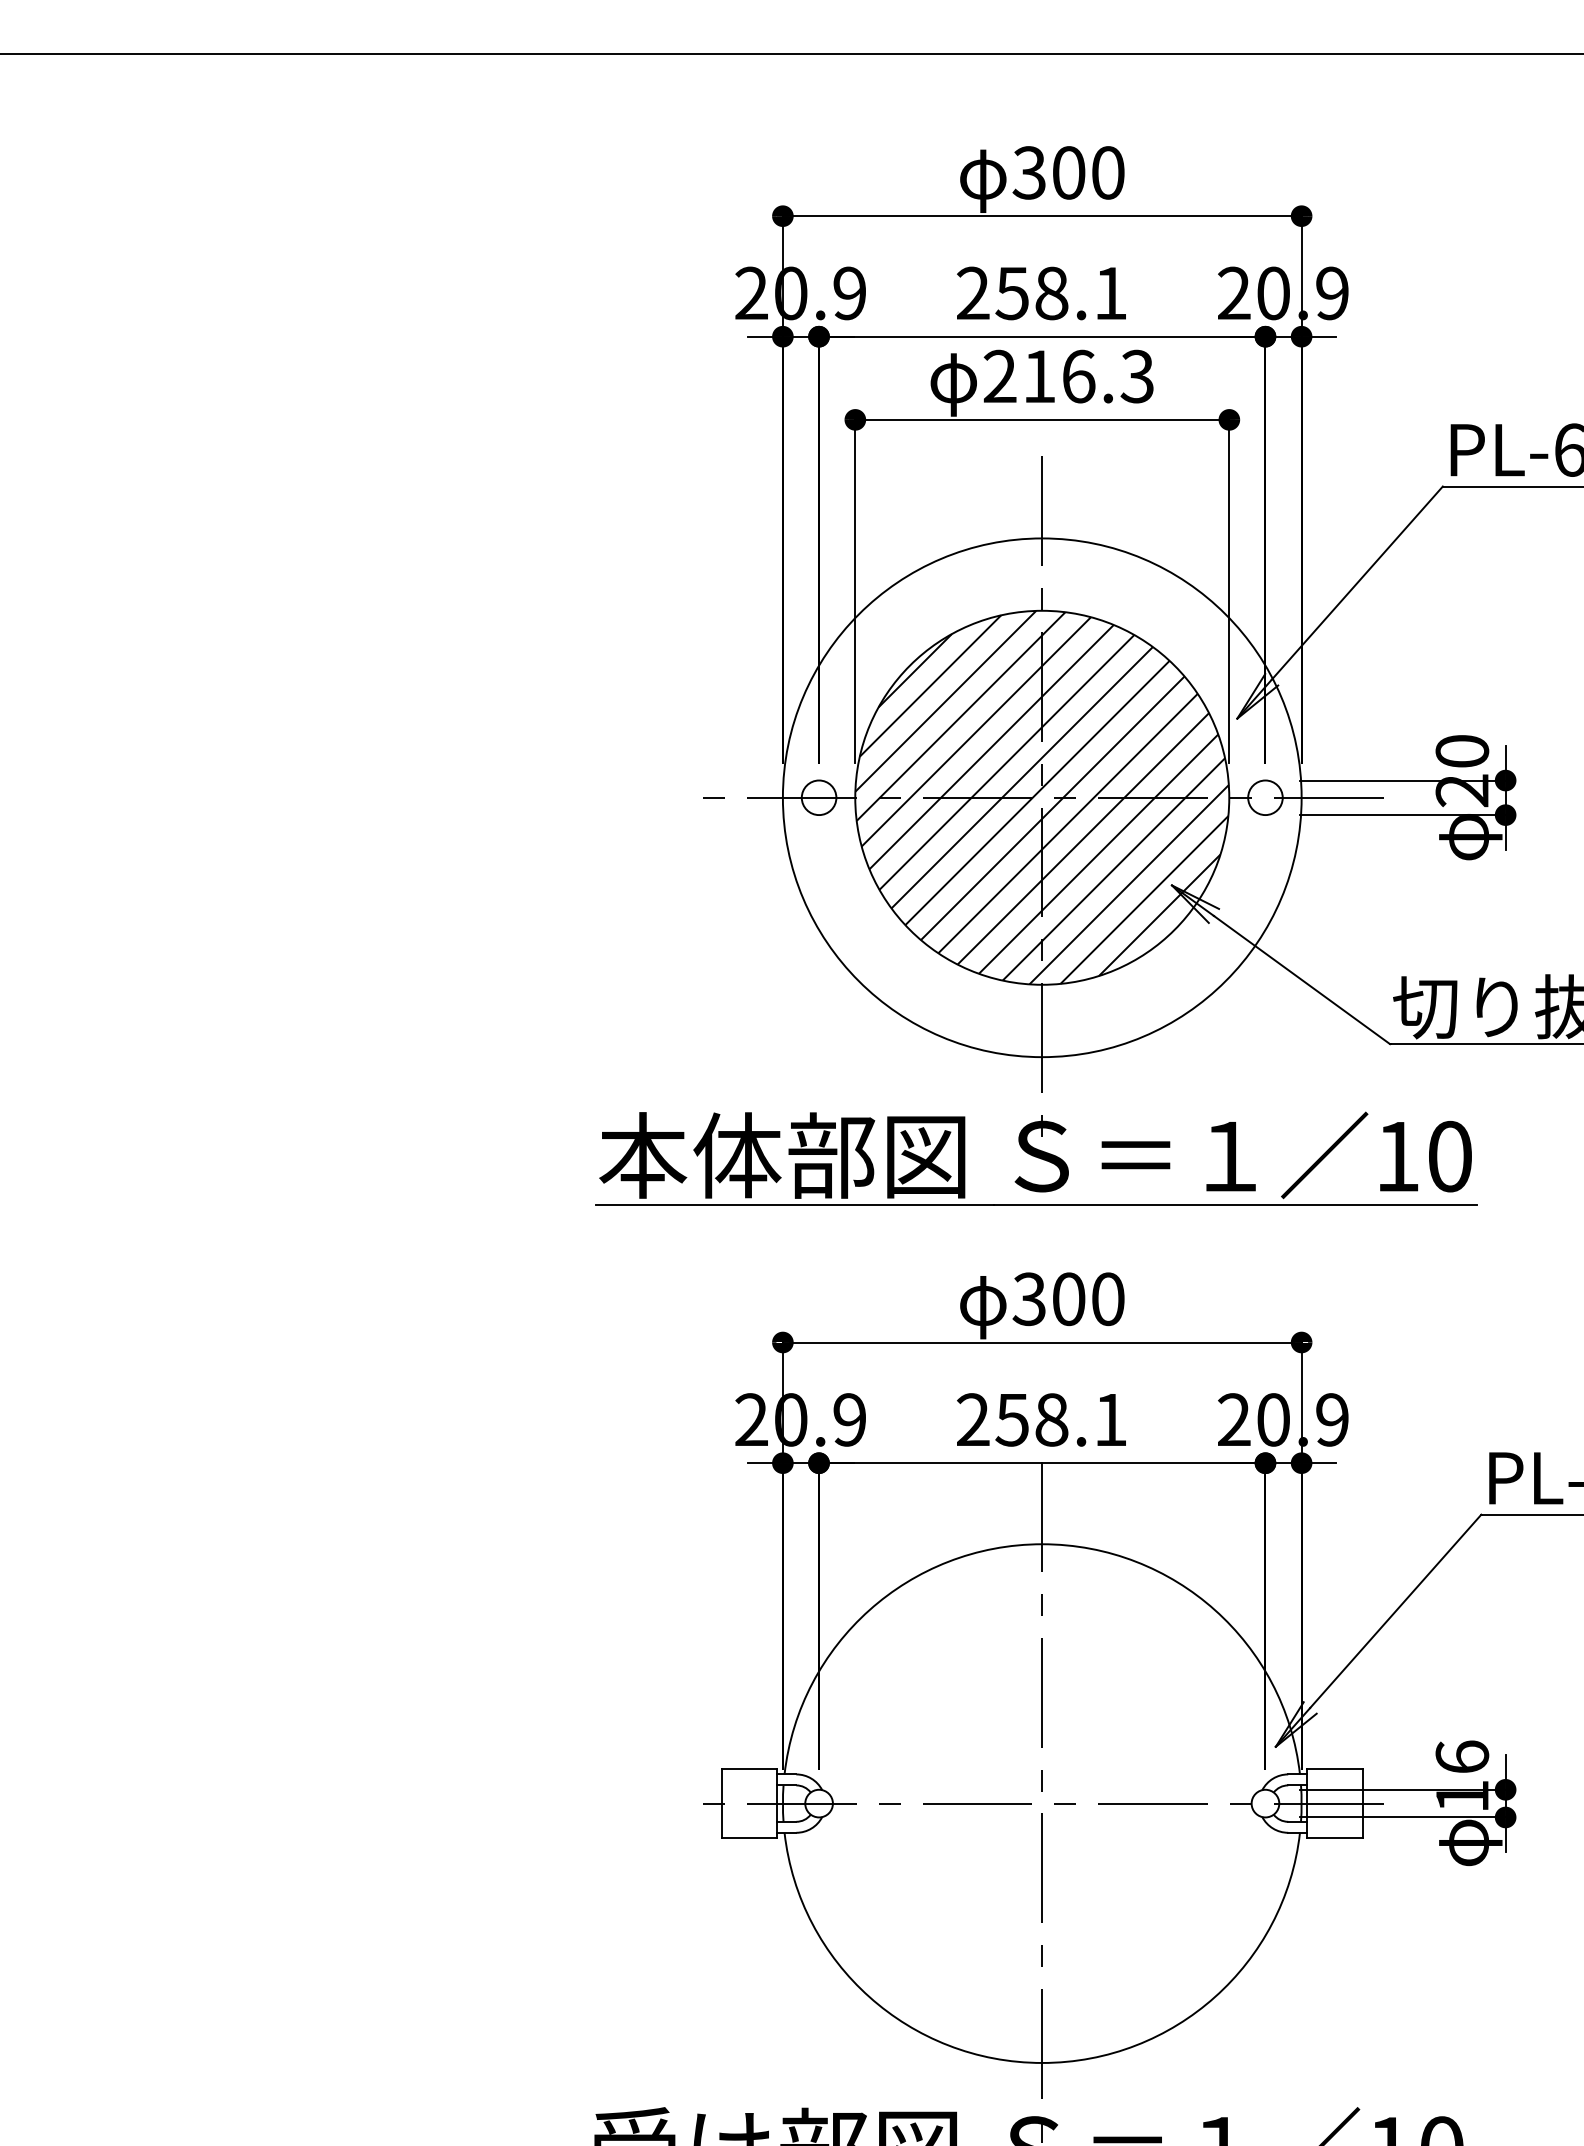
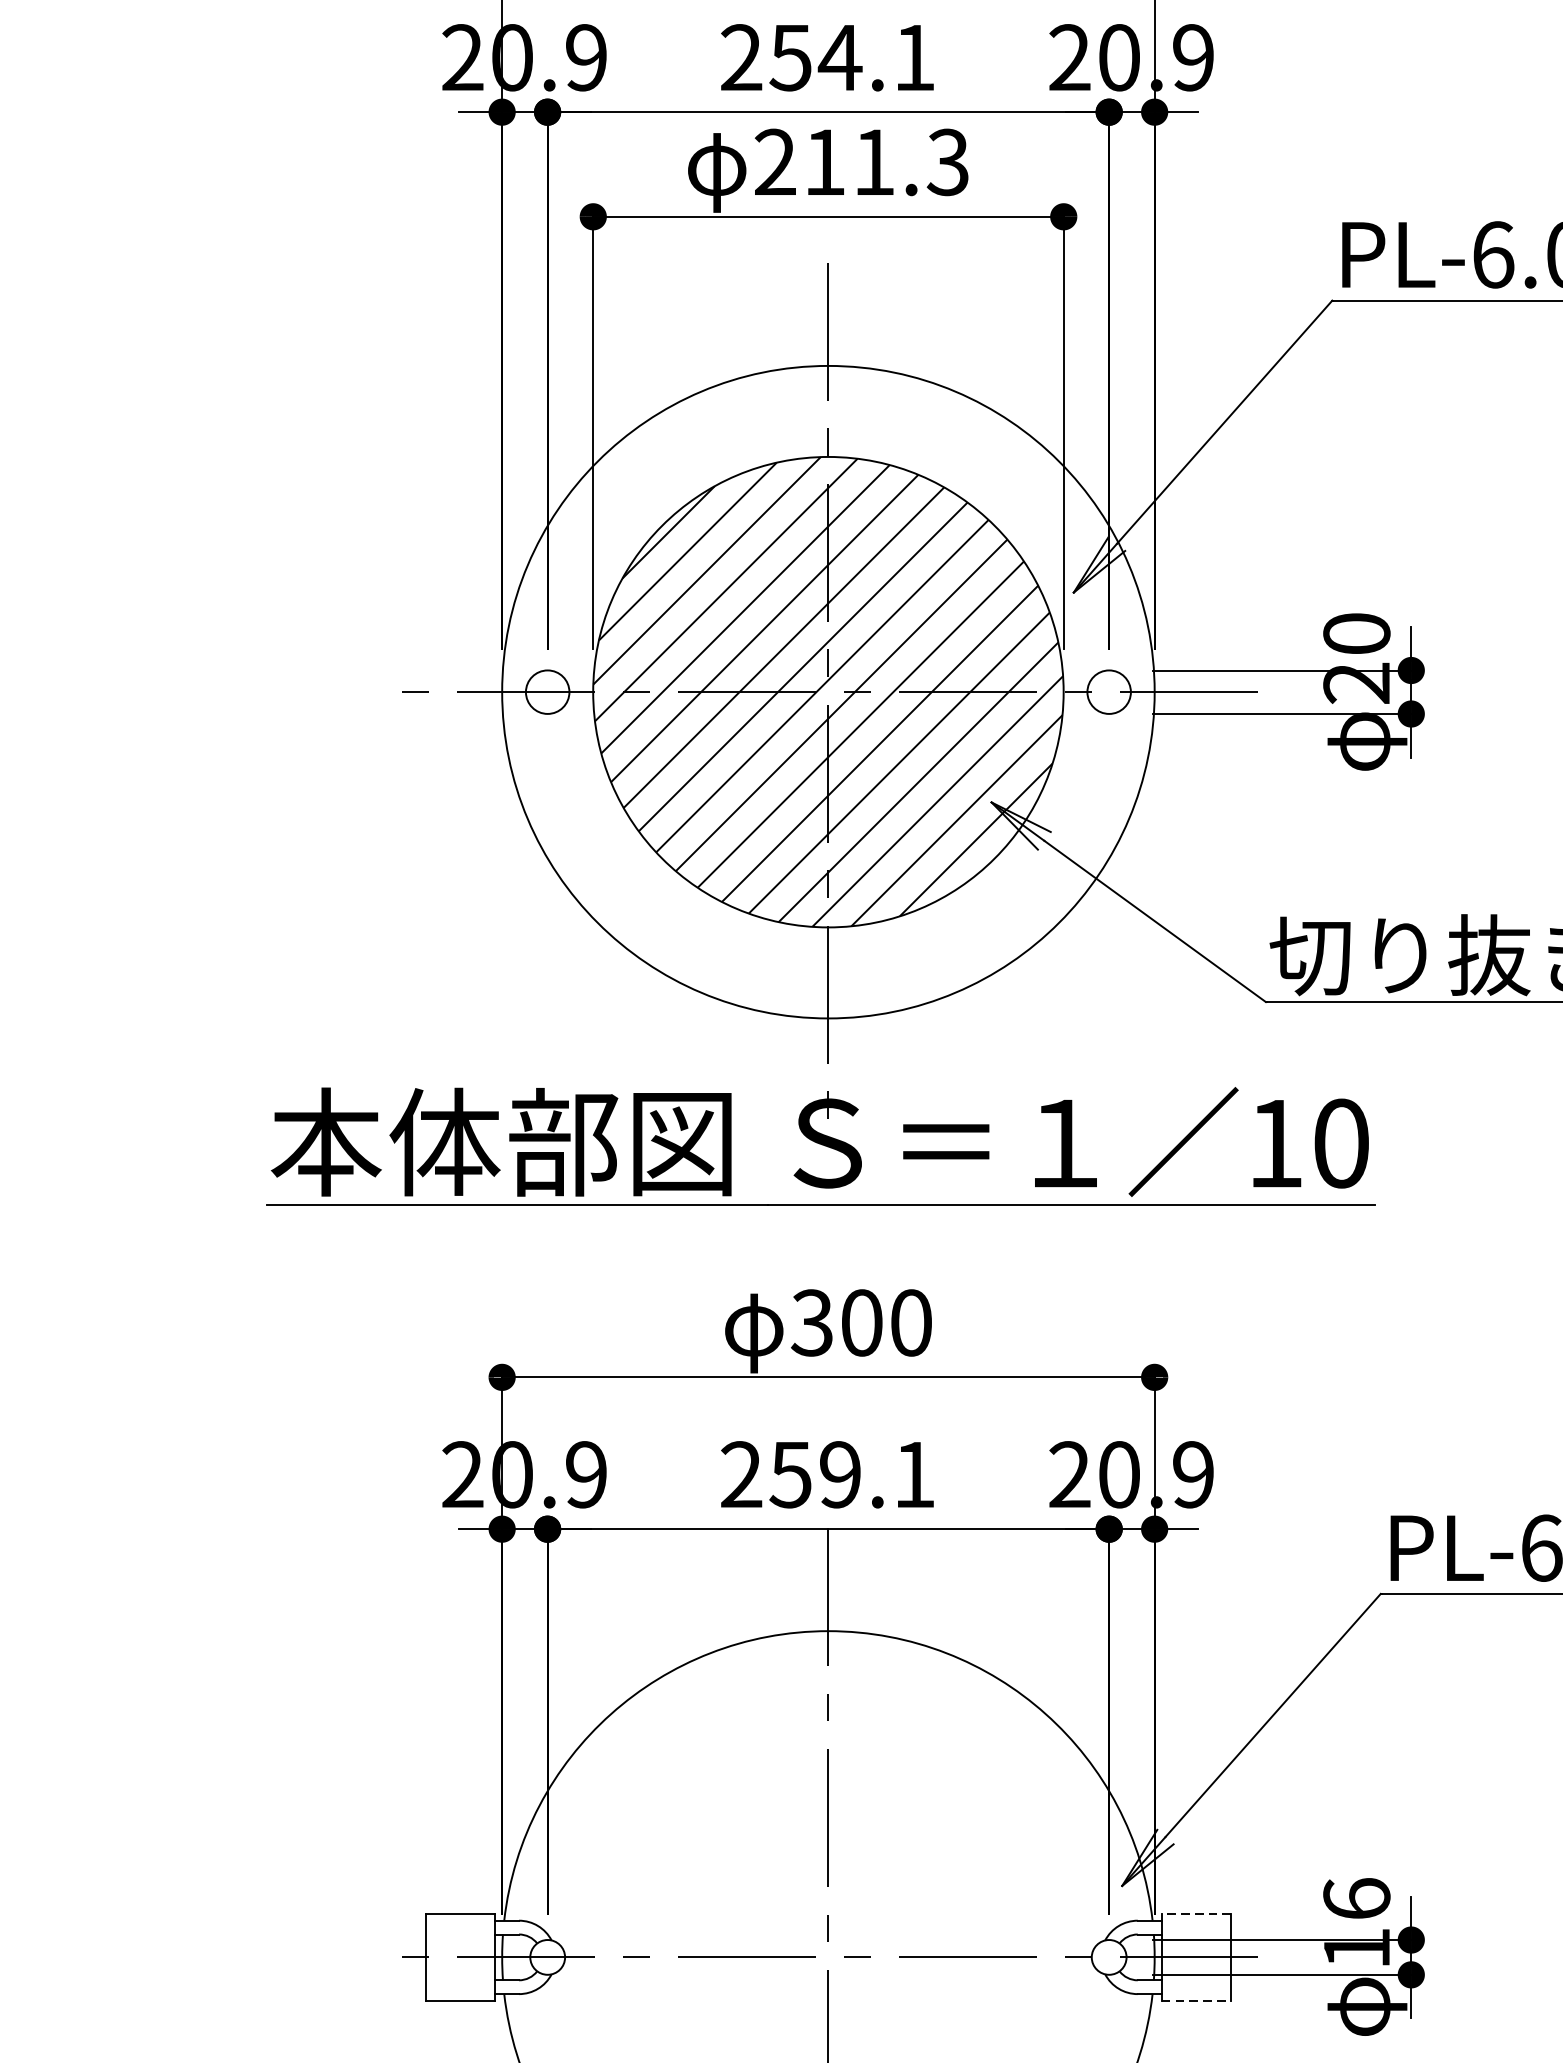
text: (1051, 293) -> (840, 57), 258.1 -> 254.1
text: (1079, 376) -> (875, 162), 216.3 -> 211.3
text: (1051, 1419) -> (840, 1474), 258.1 -> 259.1
line: (1334, 1768) -> (1196, 1913), solid -> dashed
line: (1334, 1838) -> (1196, 2001), solid -> dashed

